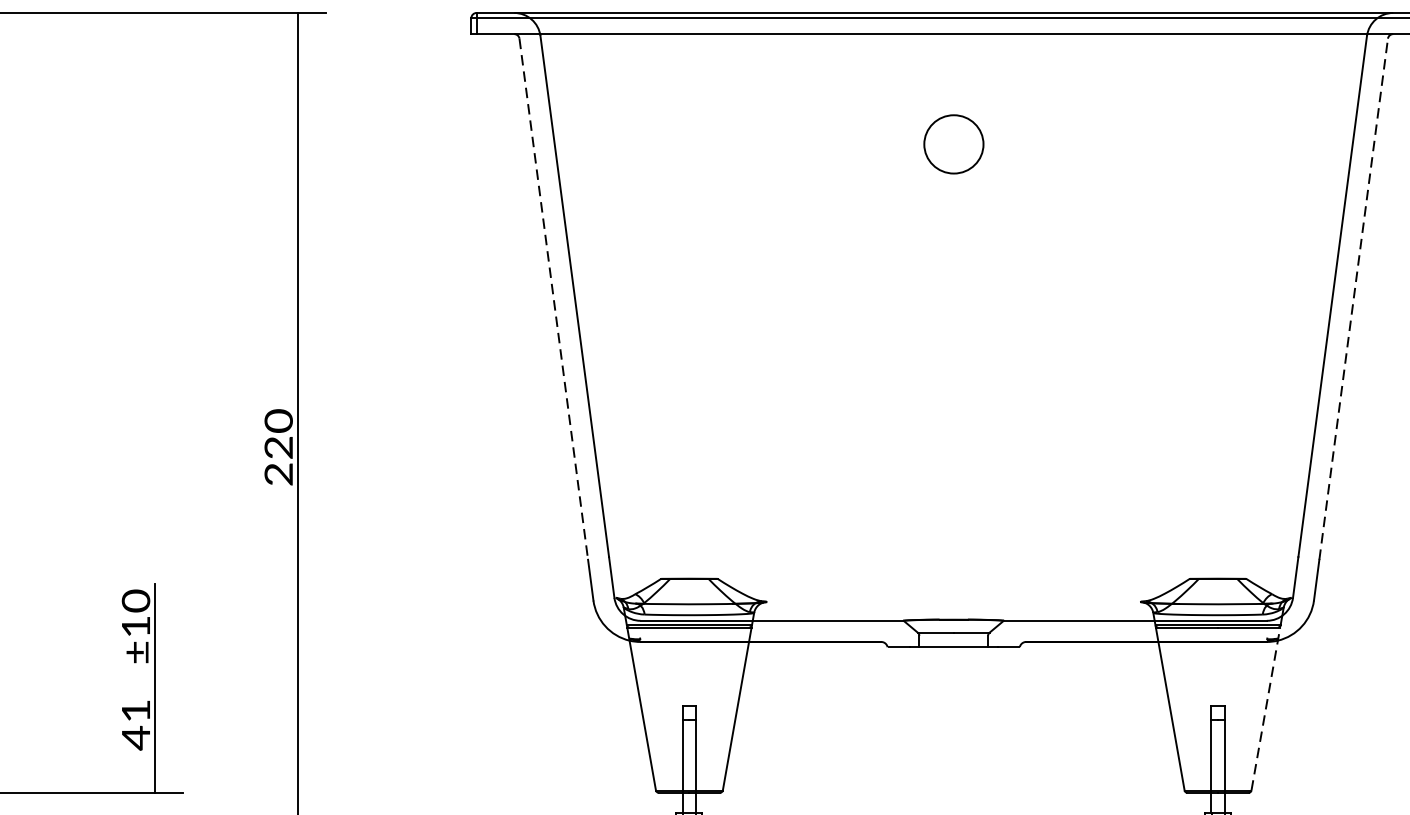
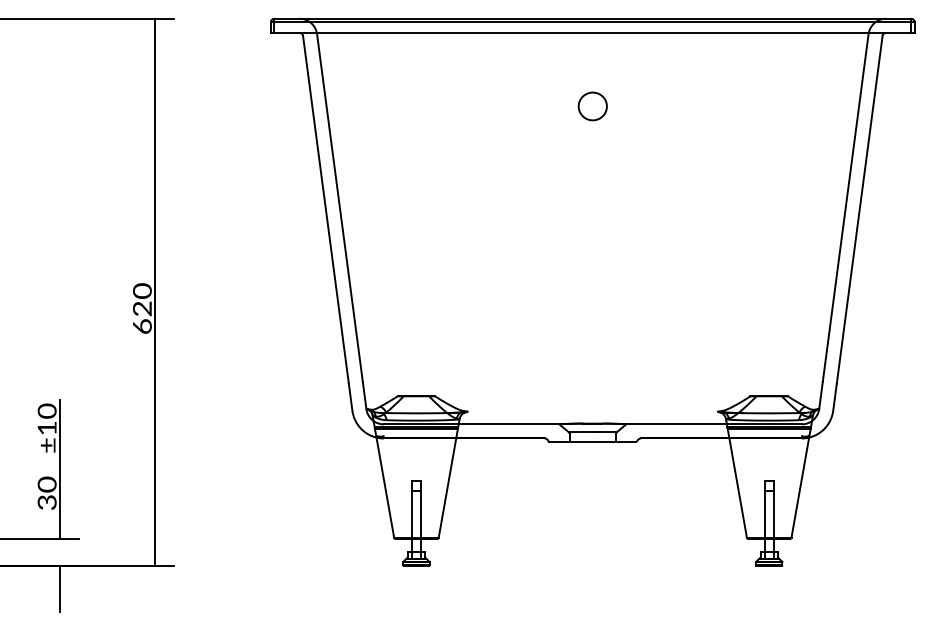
part: (953, 144) -> (592, 106), size x0.71
line: (1353, 298) -> (859, 209), dashed -> solid
line: (554, 300) -> (326, 210), dashed -> solid
text: (278, 474) -> (142, 326), 220 -> 620
line: (1266, 707) -> (801, 482), dashed -> solid
text: (135, 724) -> (46, 493), 41 -> 30

